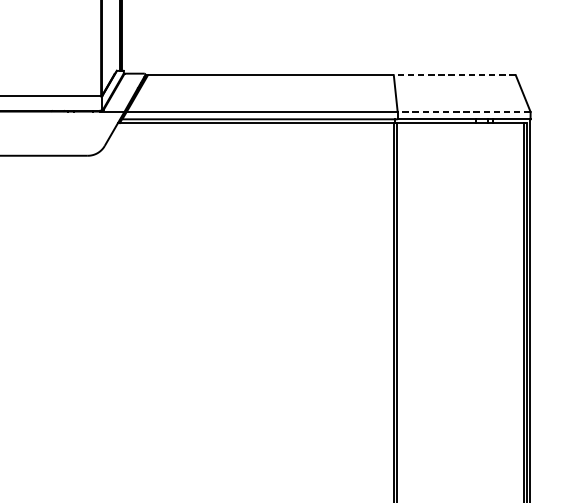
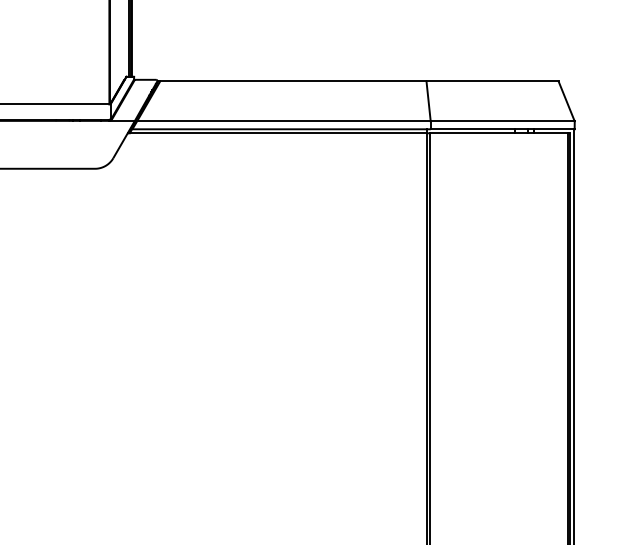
line: (454, 75) -> (492, 81), dashed -> solid
line: (463, 112) -> (502, 121), dashed -> solid

